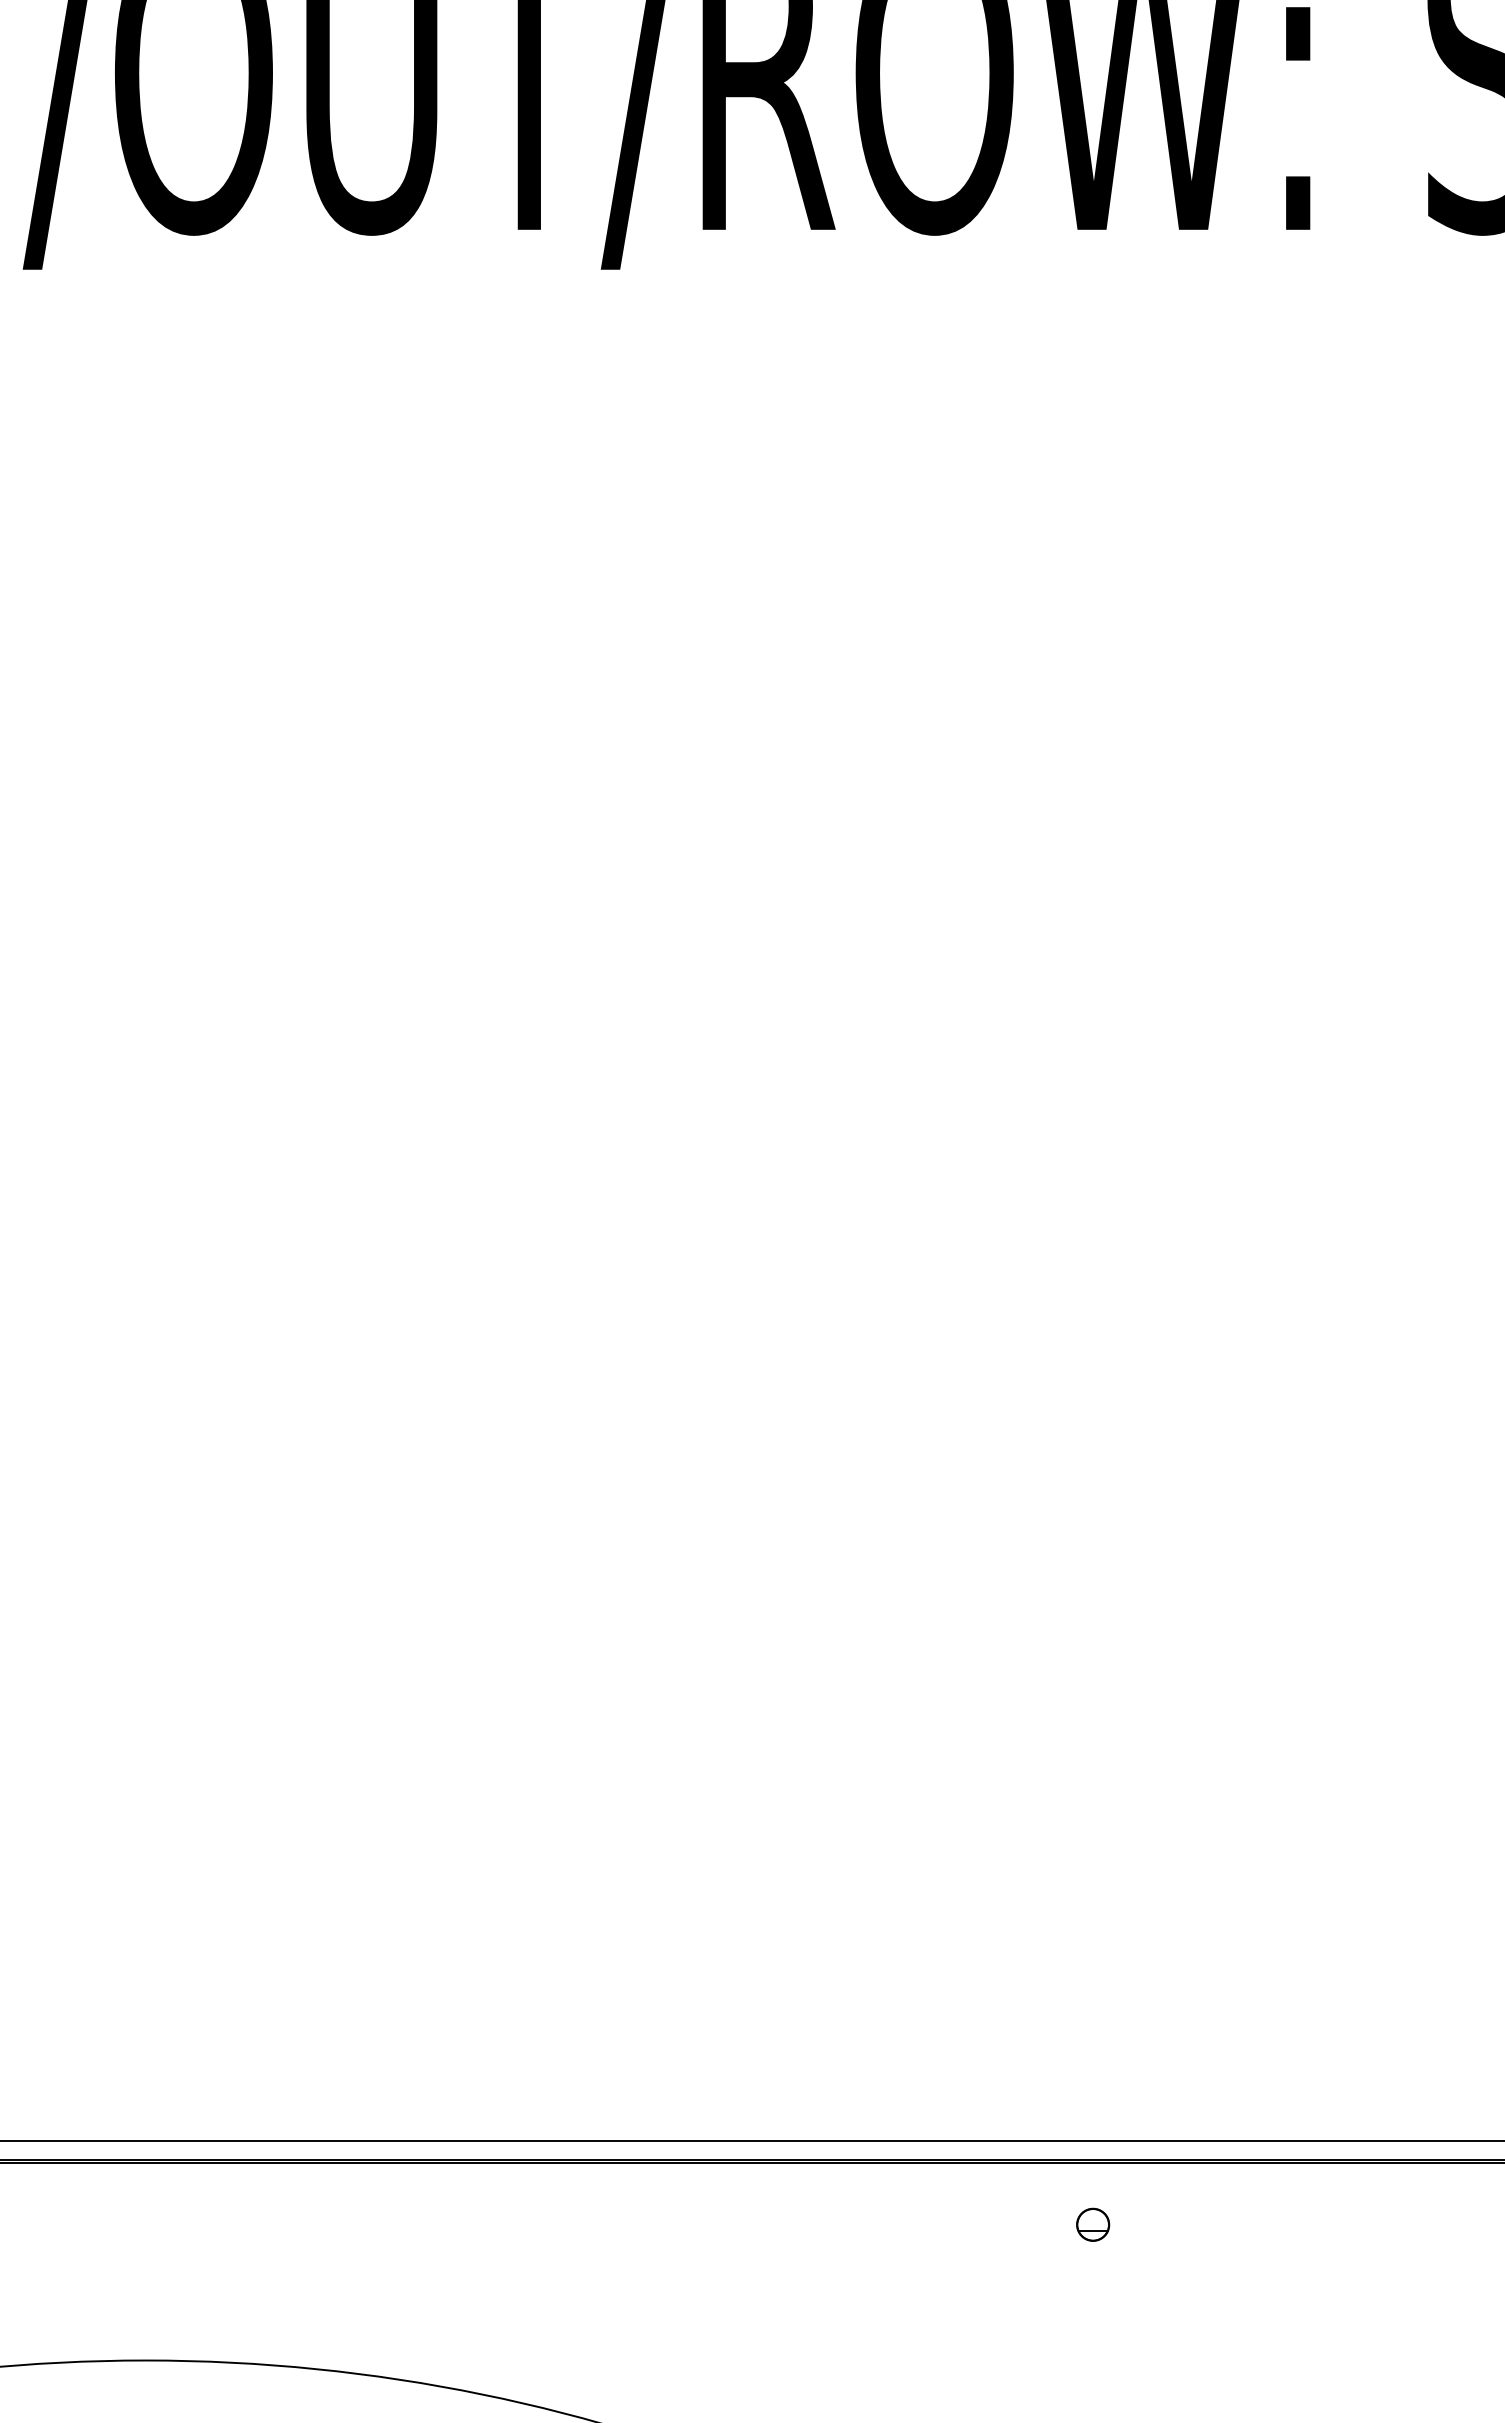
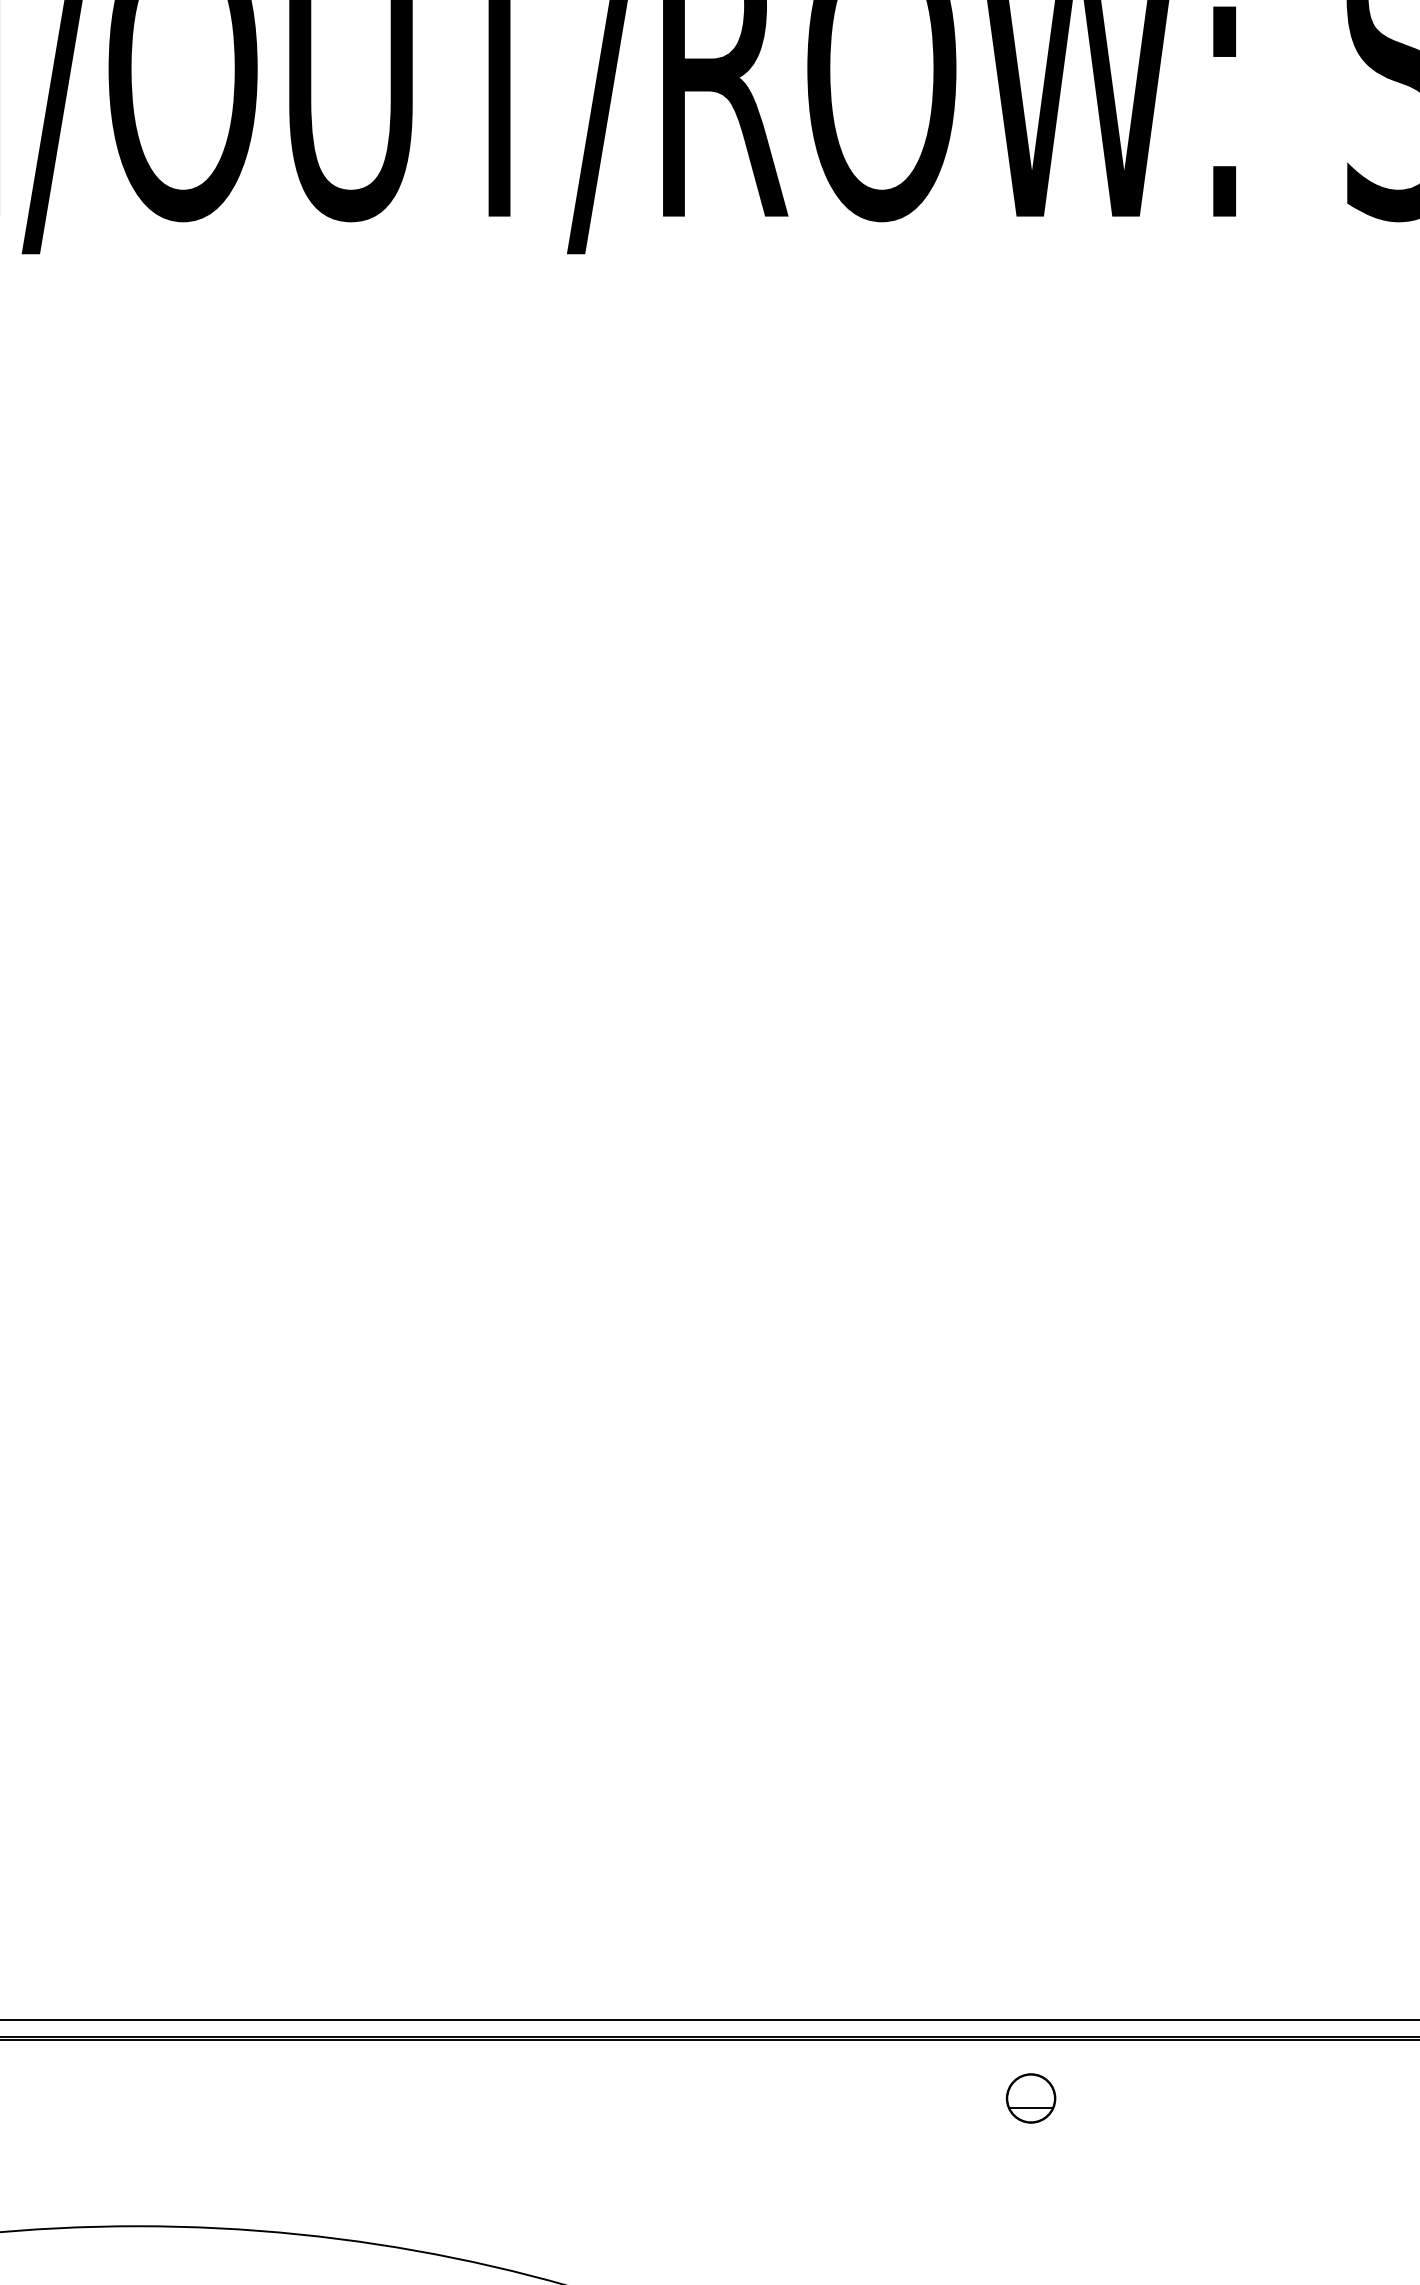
part: (1093, 2224) -> (1031, 2097), size x1.6

